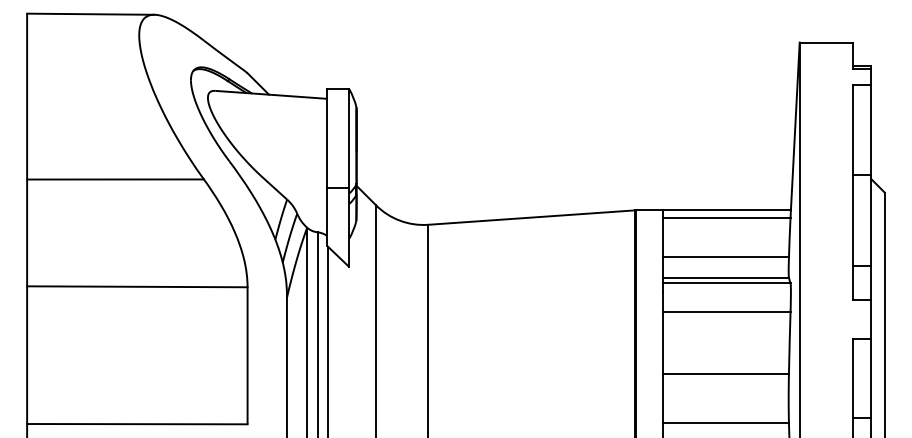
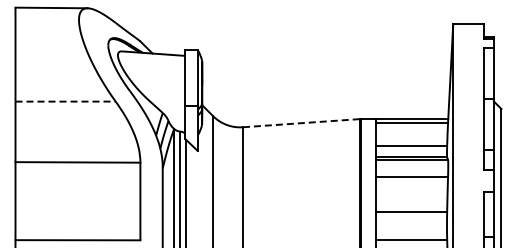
line: (117, 179) -> (66, 101), solid -> dashed
line: (531, 218) -> (301, 123), solid -> dashed

